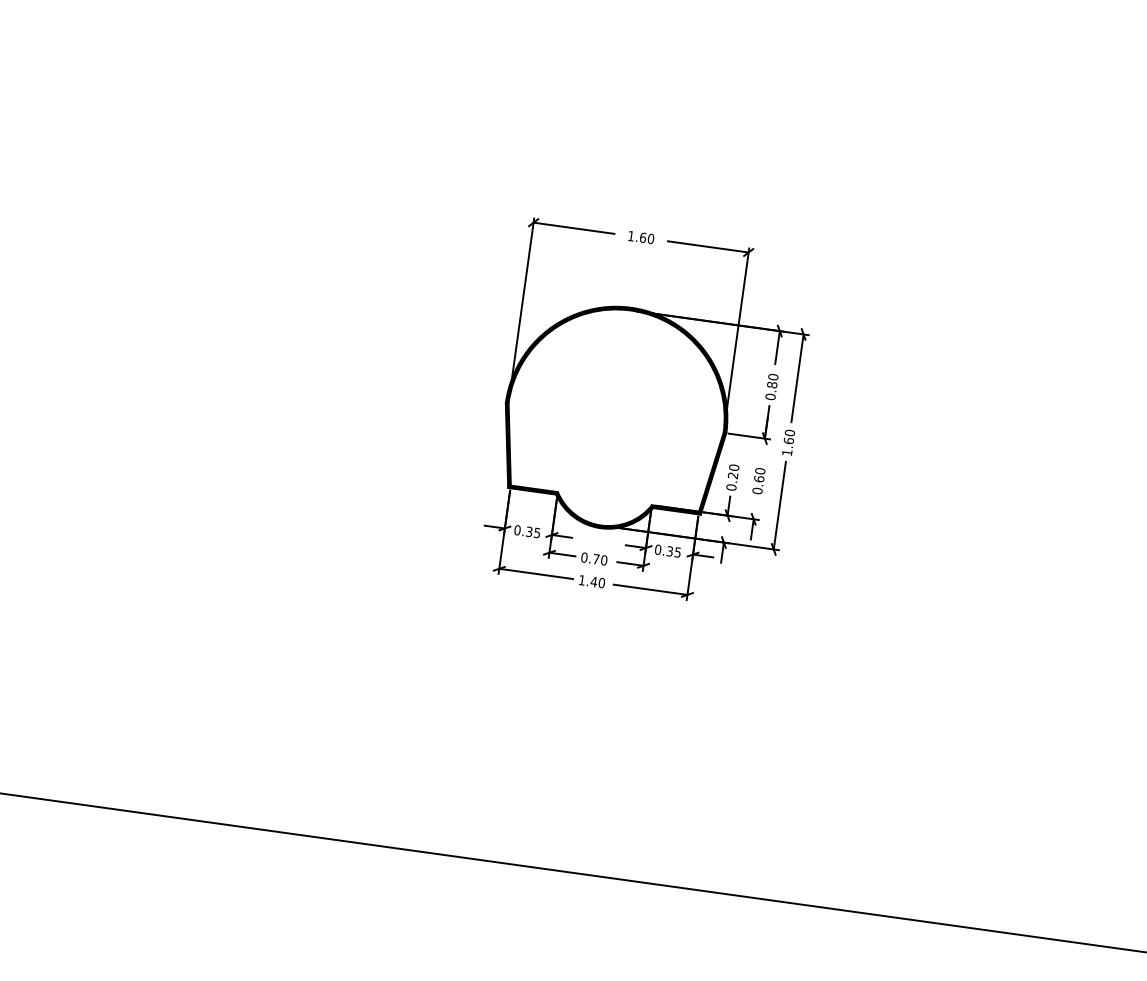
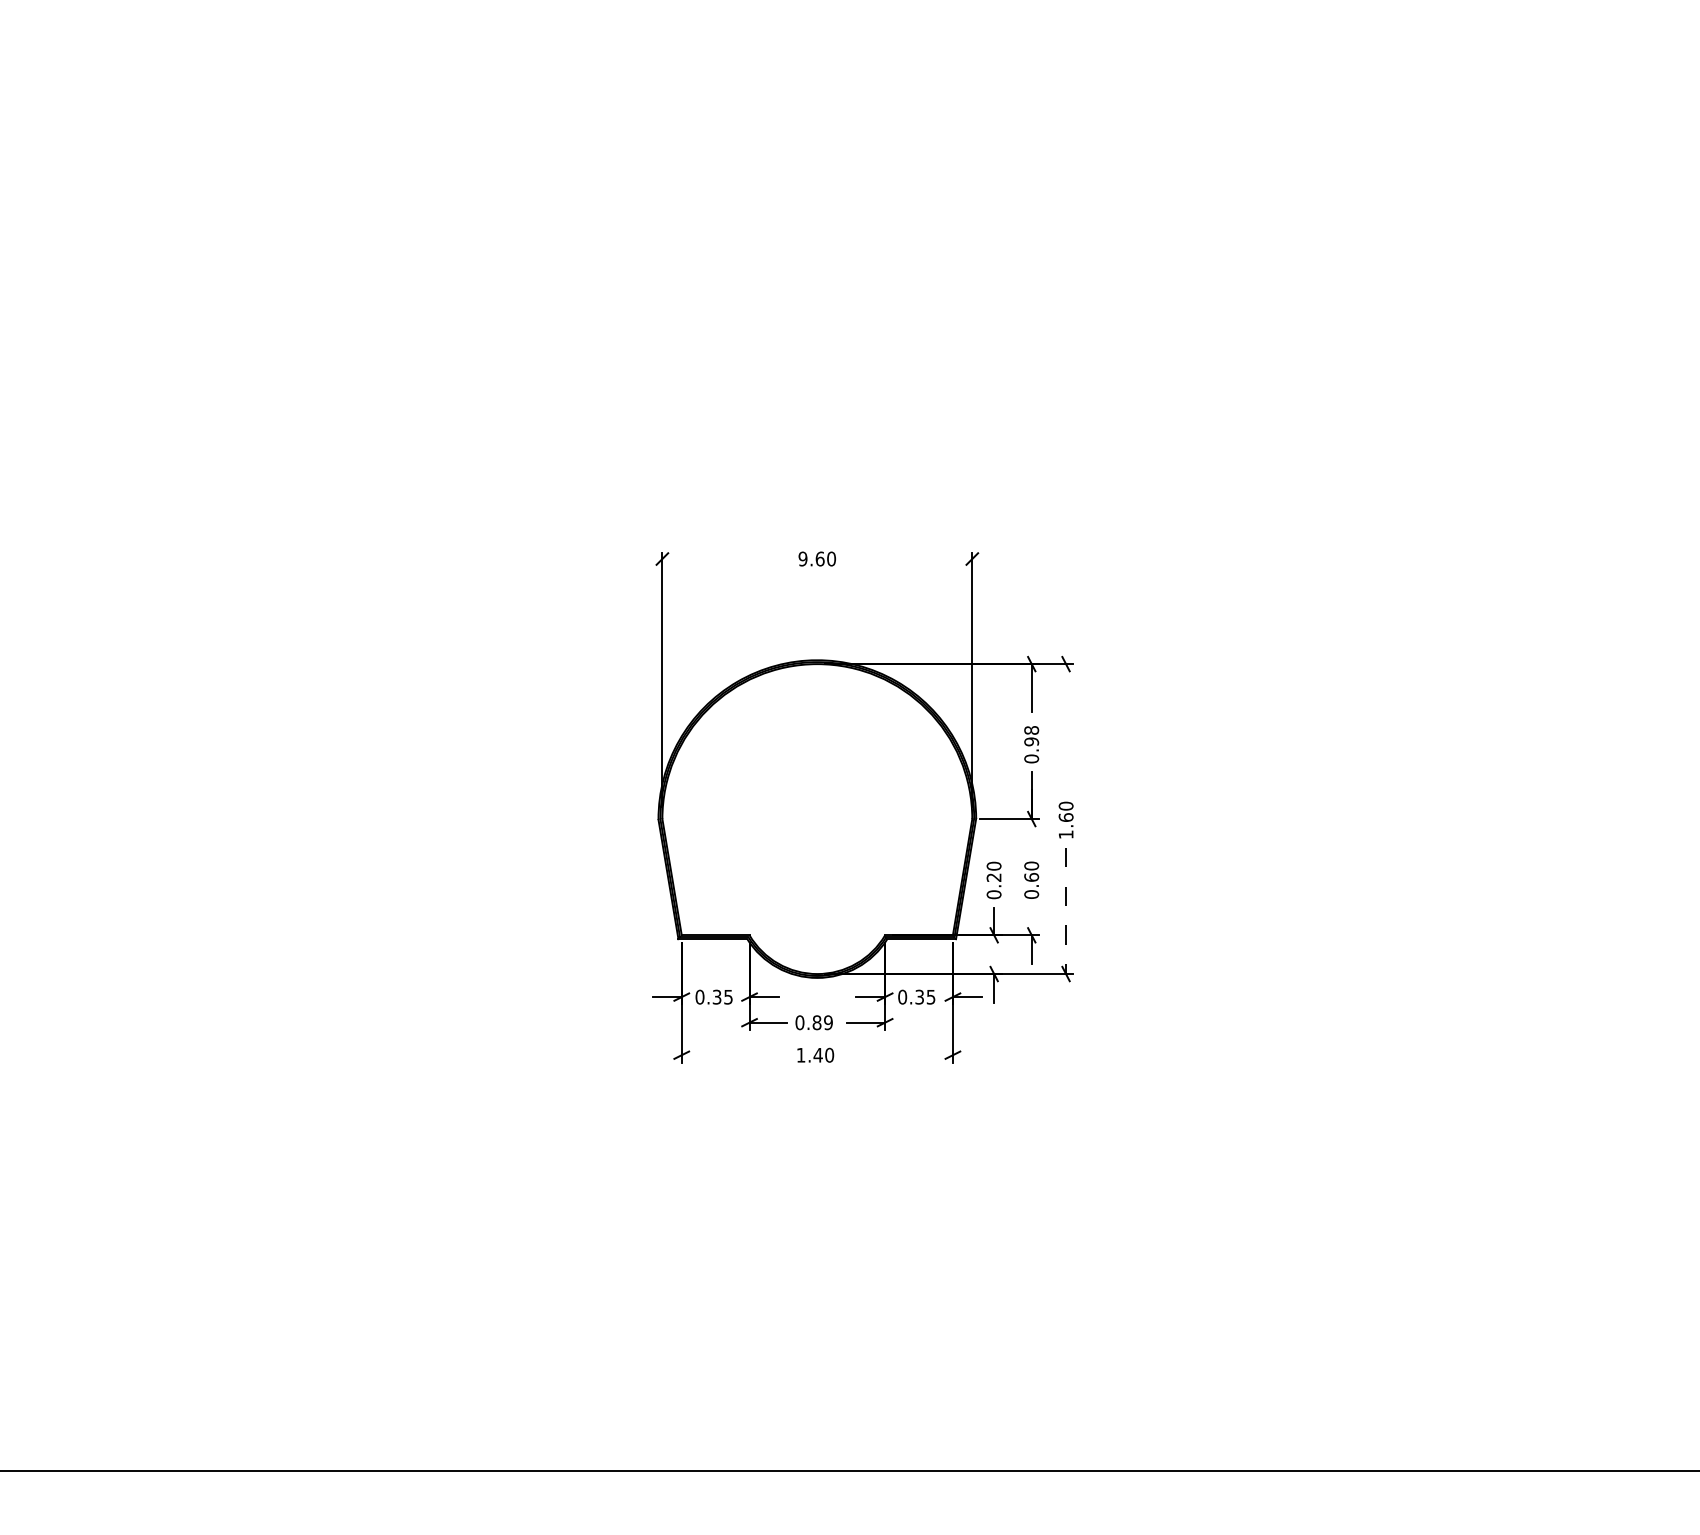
line: (573, 228) -> (720, 559), removed
text: (630, 235) -> (802, 558), 1.60 -> 9.60
line: (707, 247) -> (913, 559), removed
line: (797, 378) -> (1066, 727), removed
text: (772, 381) -> (1031, 736), 0.80 -> 0.98
line: (780, 506) -> (1066, 911), solid -> dashed
text: (600, 559) -> (822, 1022), 0.70 -> 0.89
line: (535, 574) -> (734, 1055), removed
line: (650, 589) -> (899, 1055), removed

